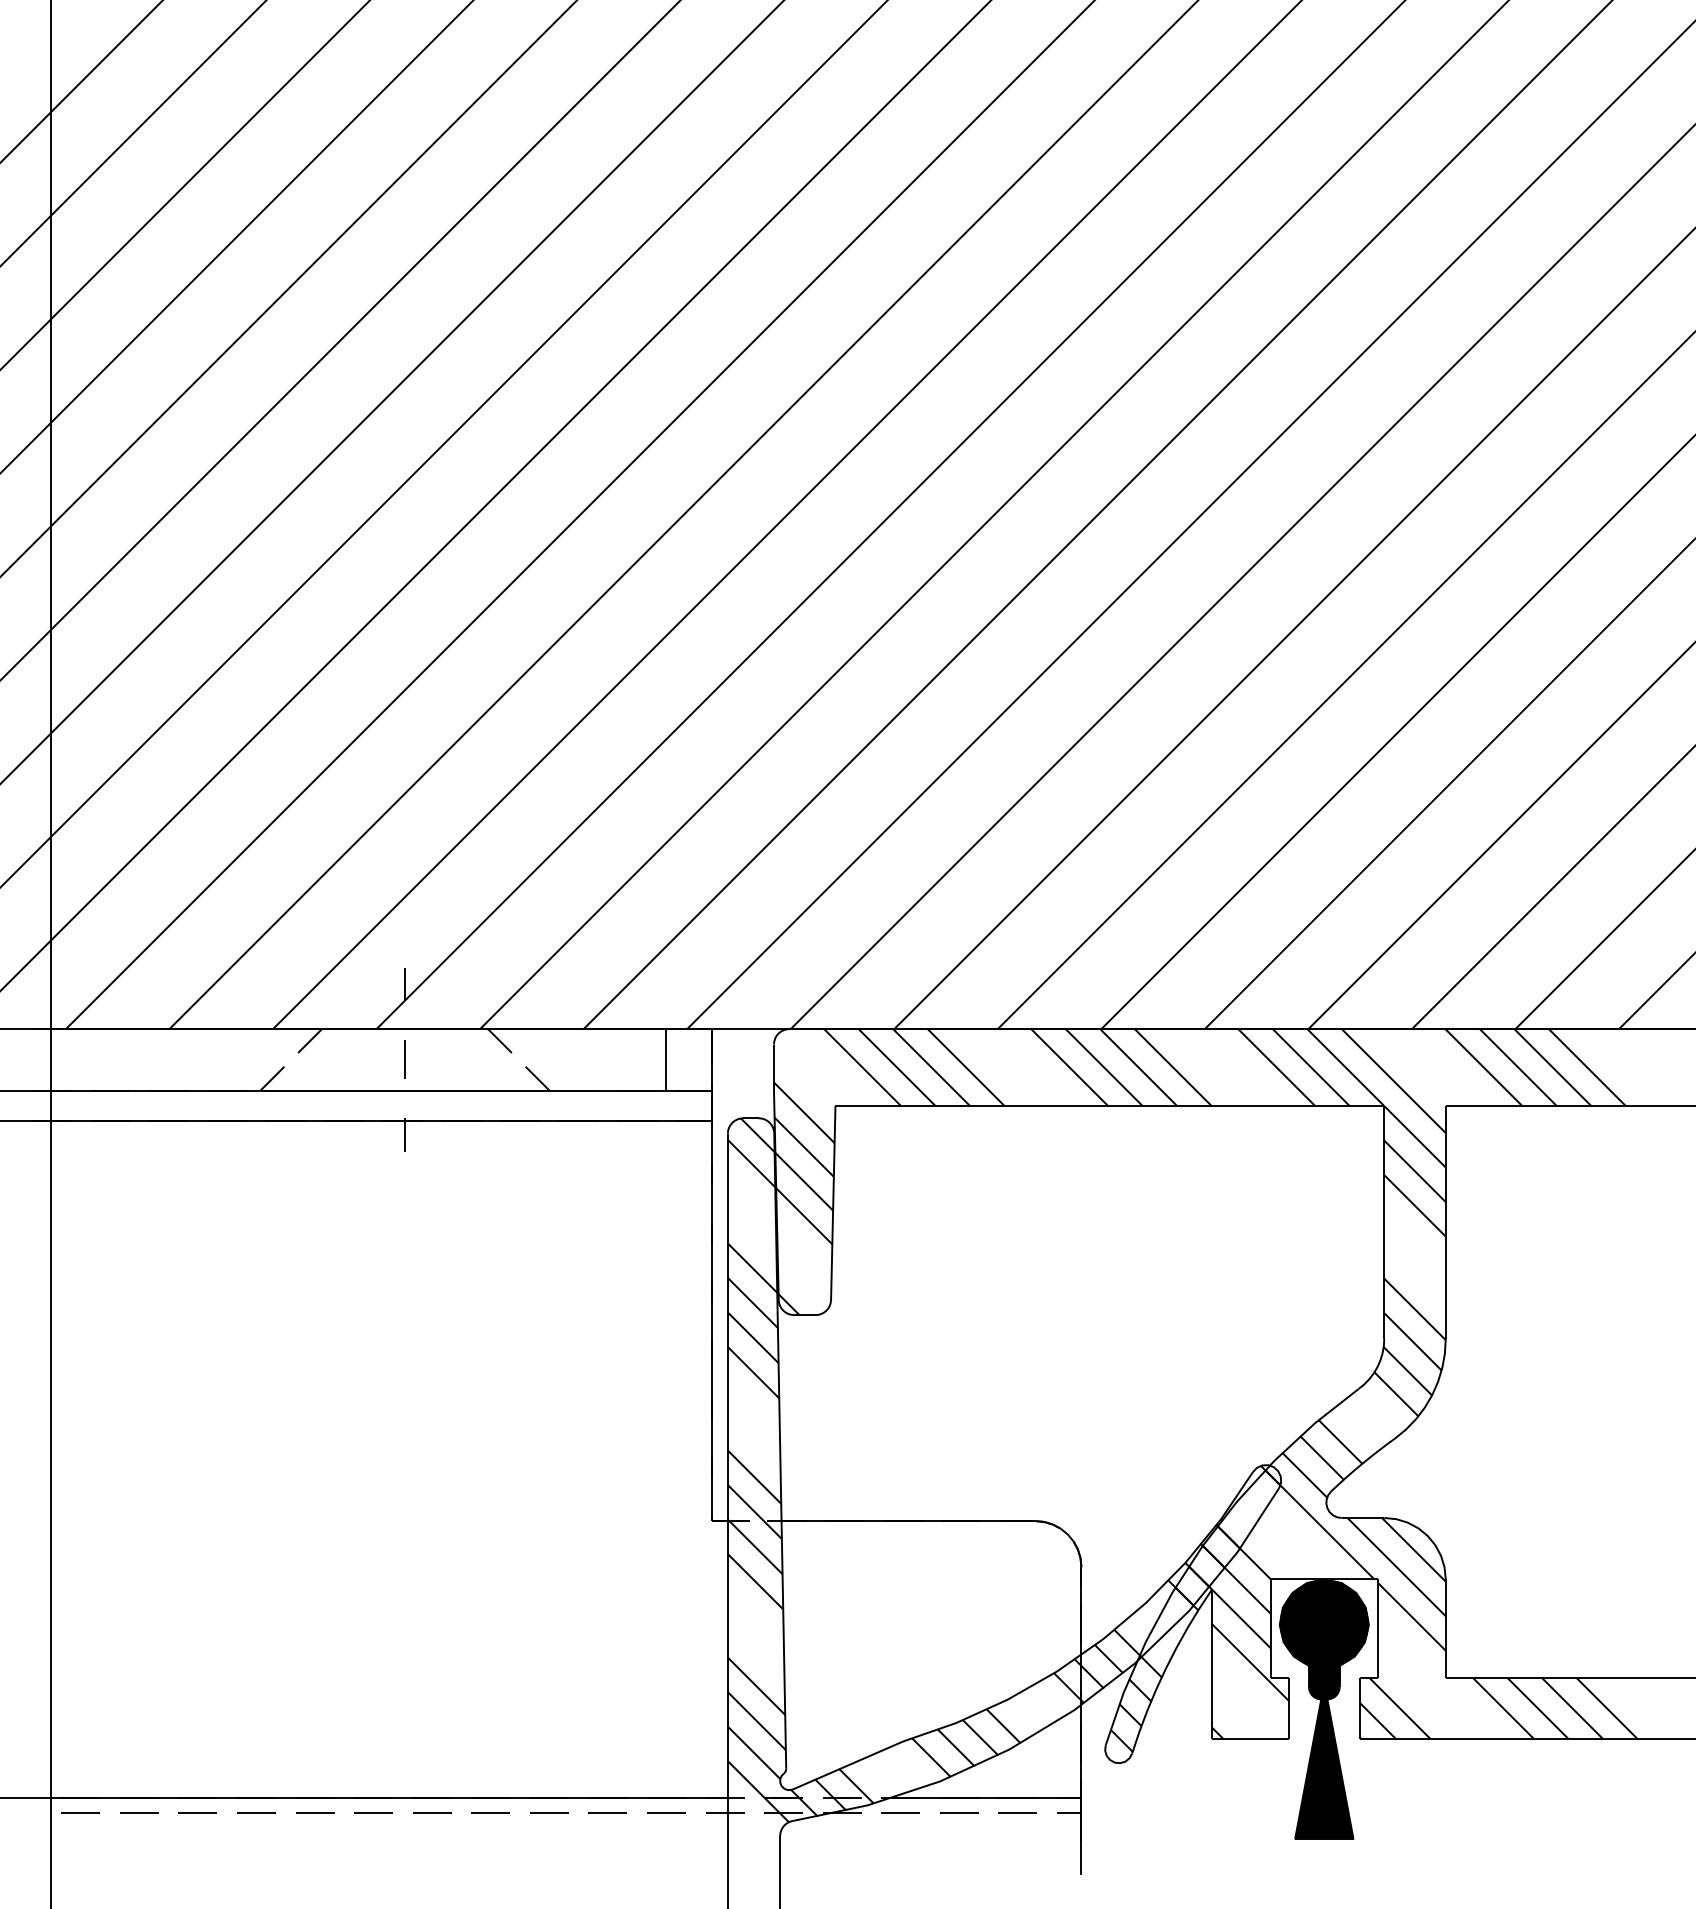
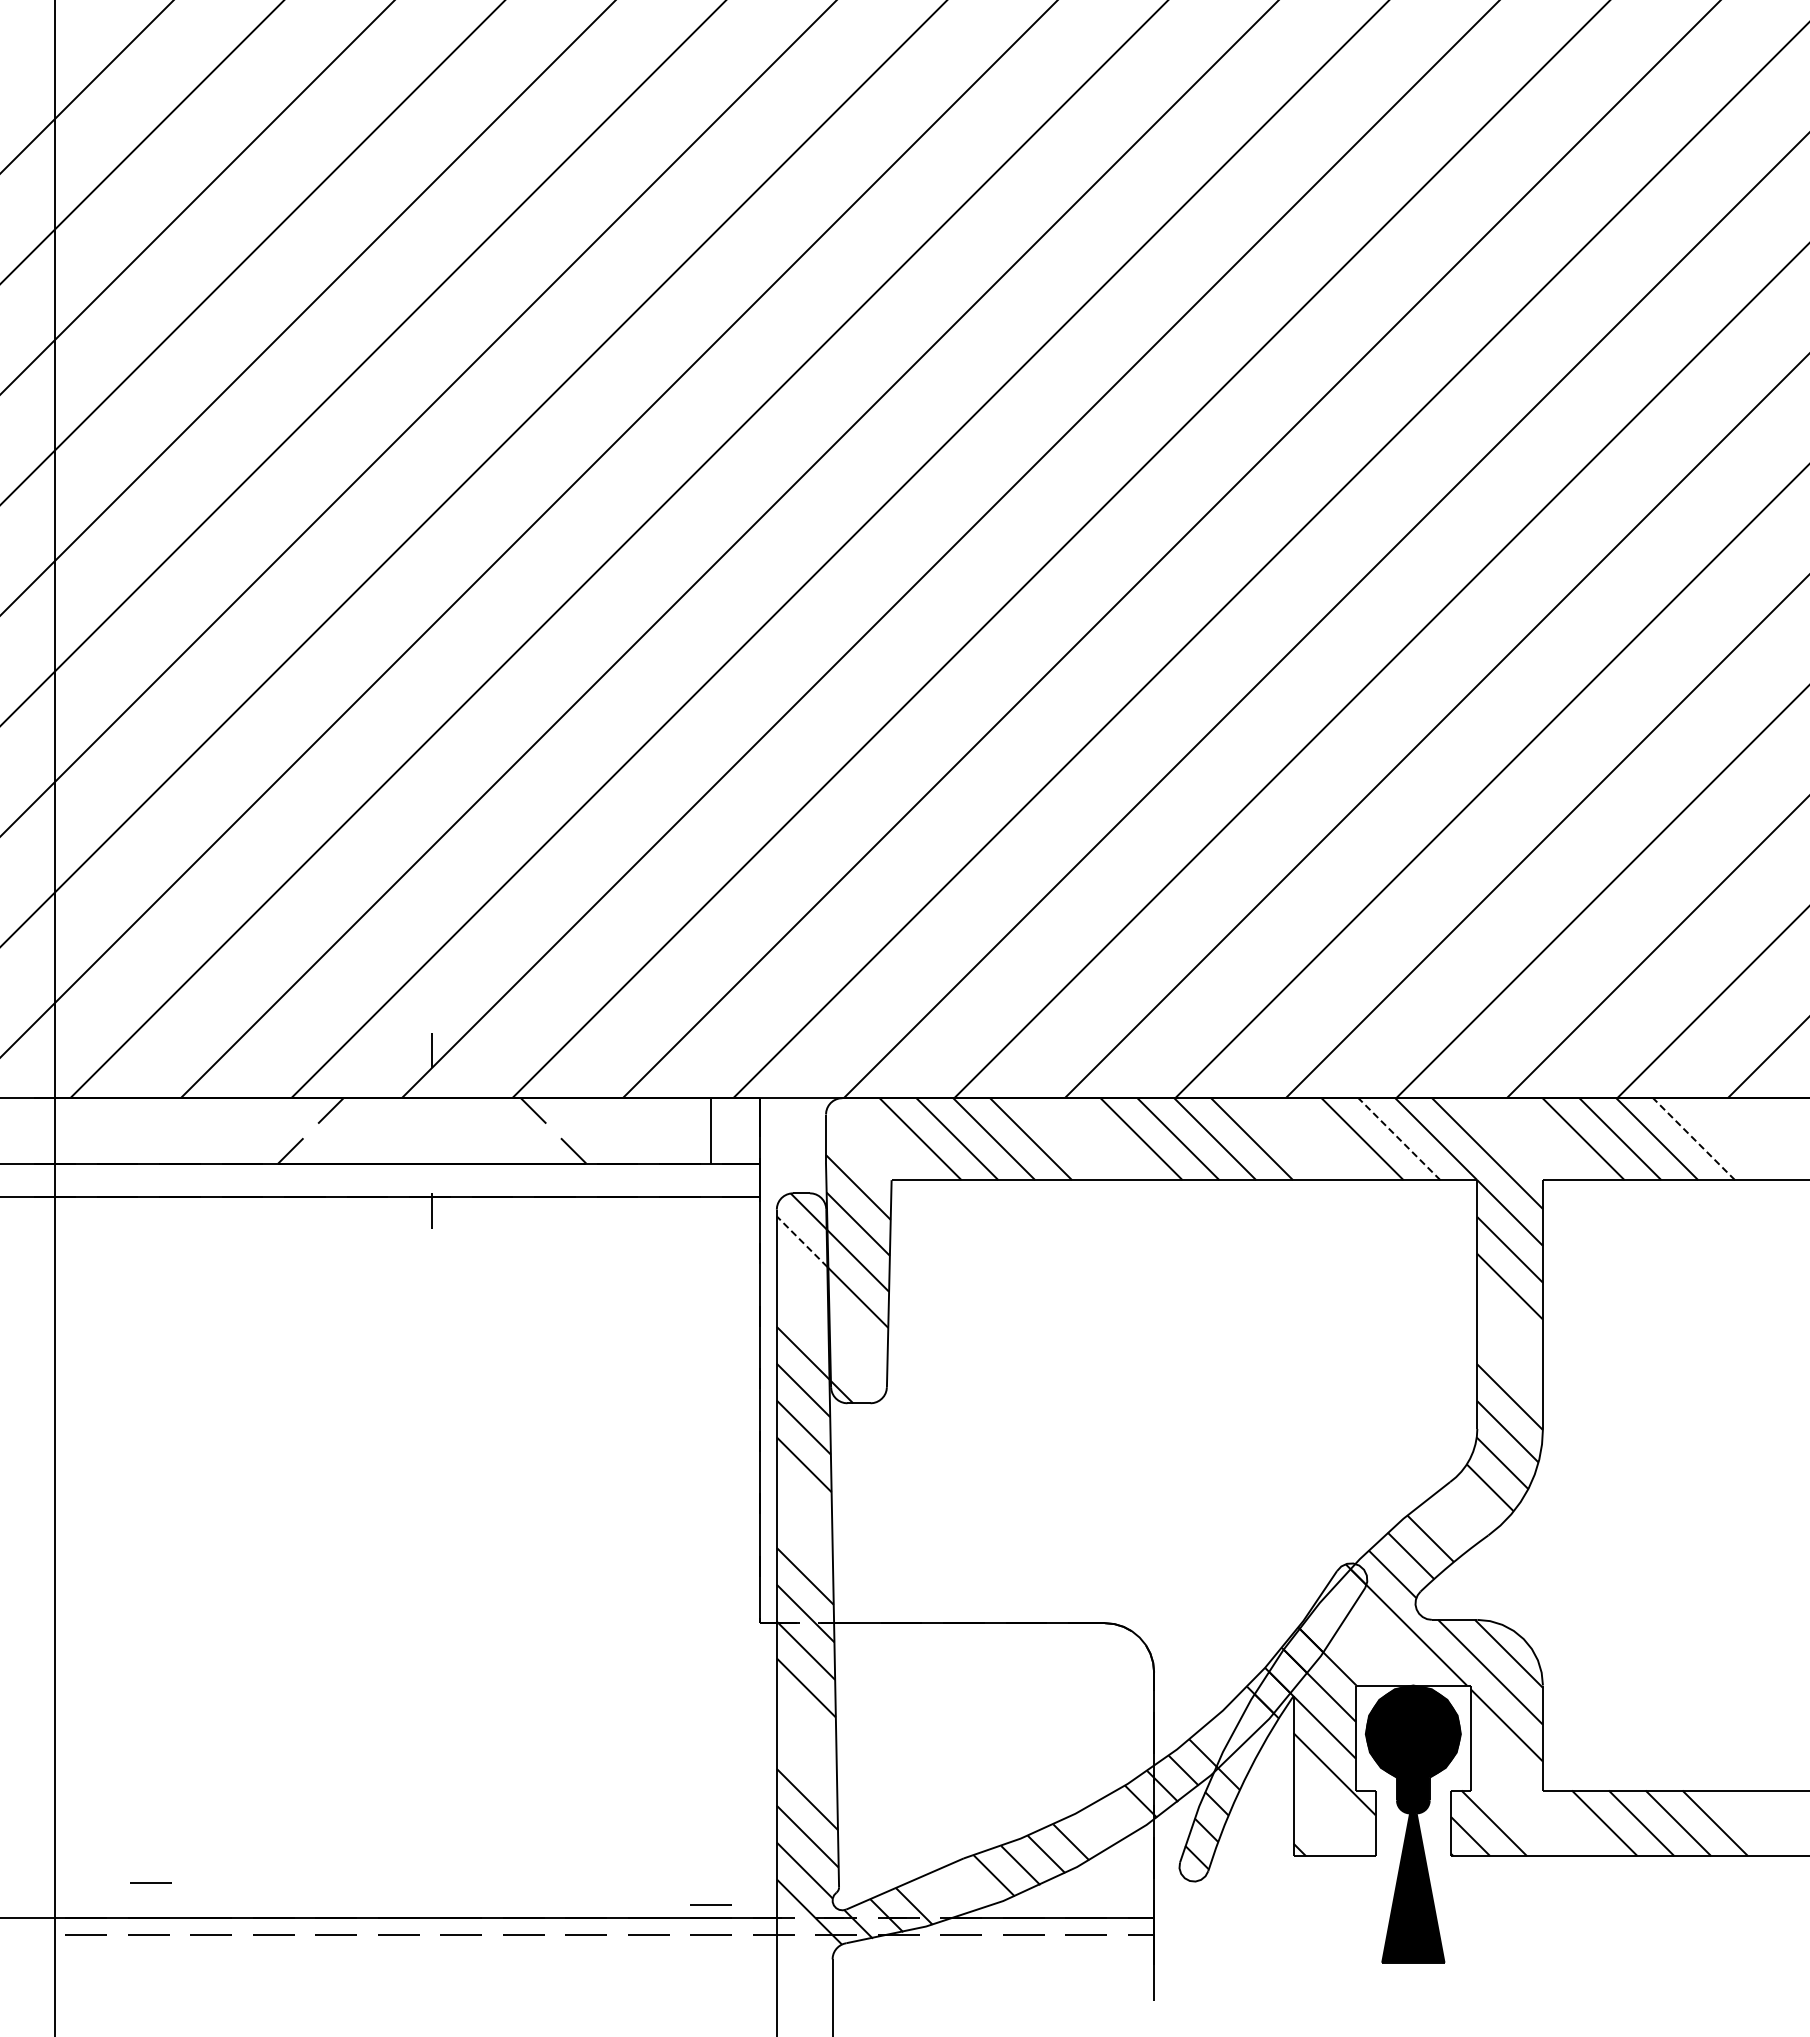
line: (404, 1059) -> (431, 1130), removed
line: (1311, 1066) -> (1399, 1138), solid -> dashed
line: (1586, 1066) -> (1693, 1138), solid -> dashed
line: (751, 1163) -> (802, 1241), solid -> dashed
line: (141, 1764) -> (150, 1882), added
line: (665, 1784) -> (710, 1904), added

